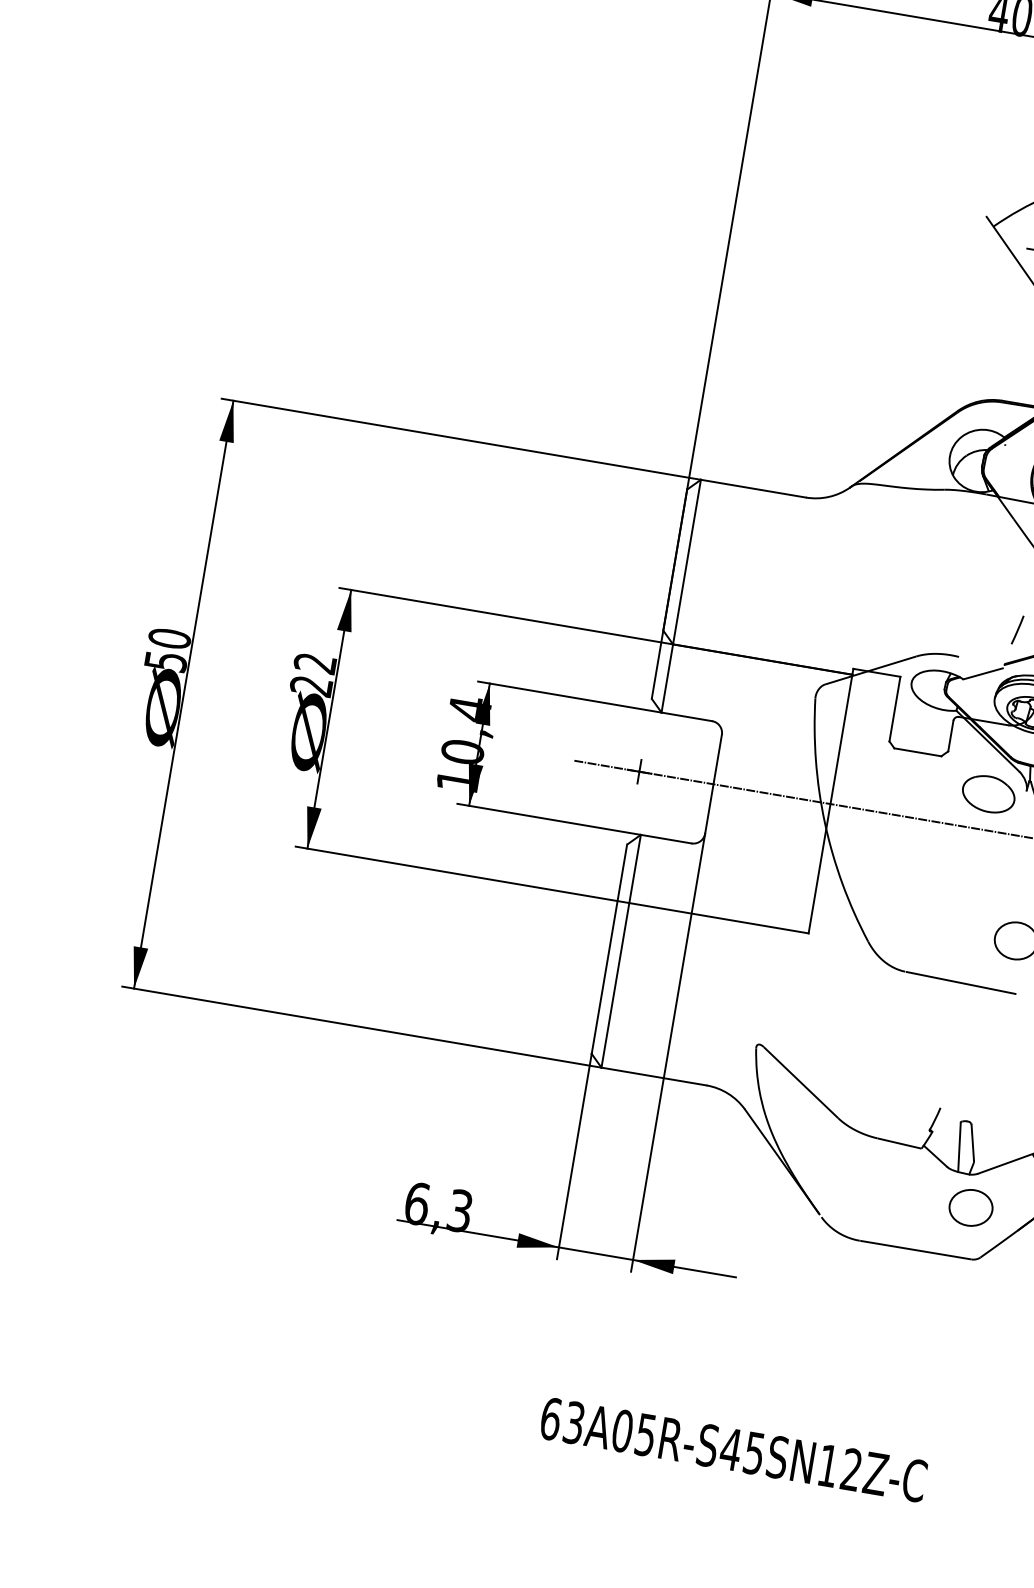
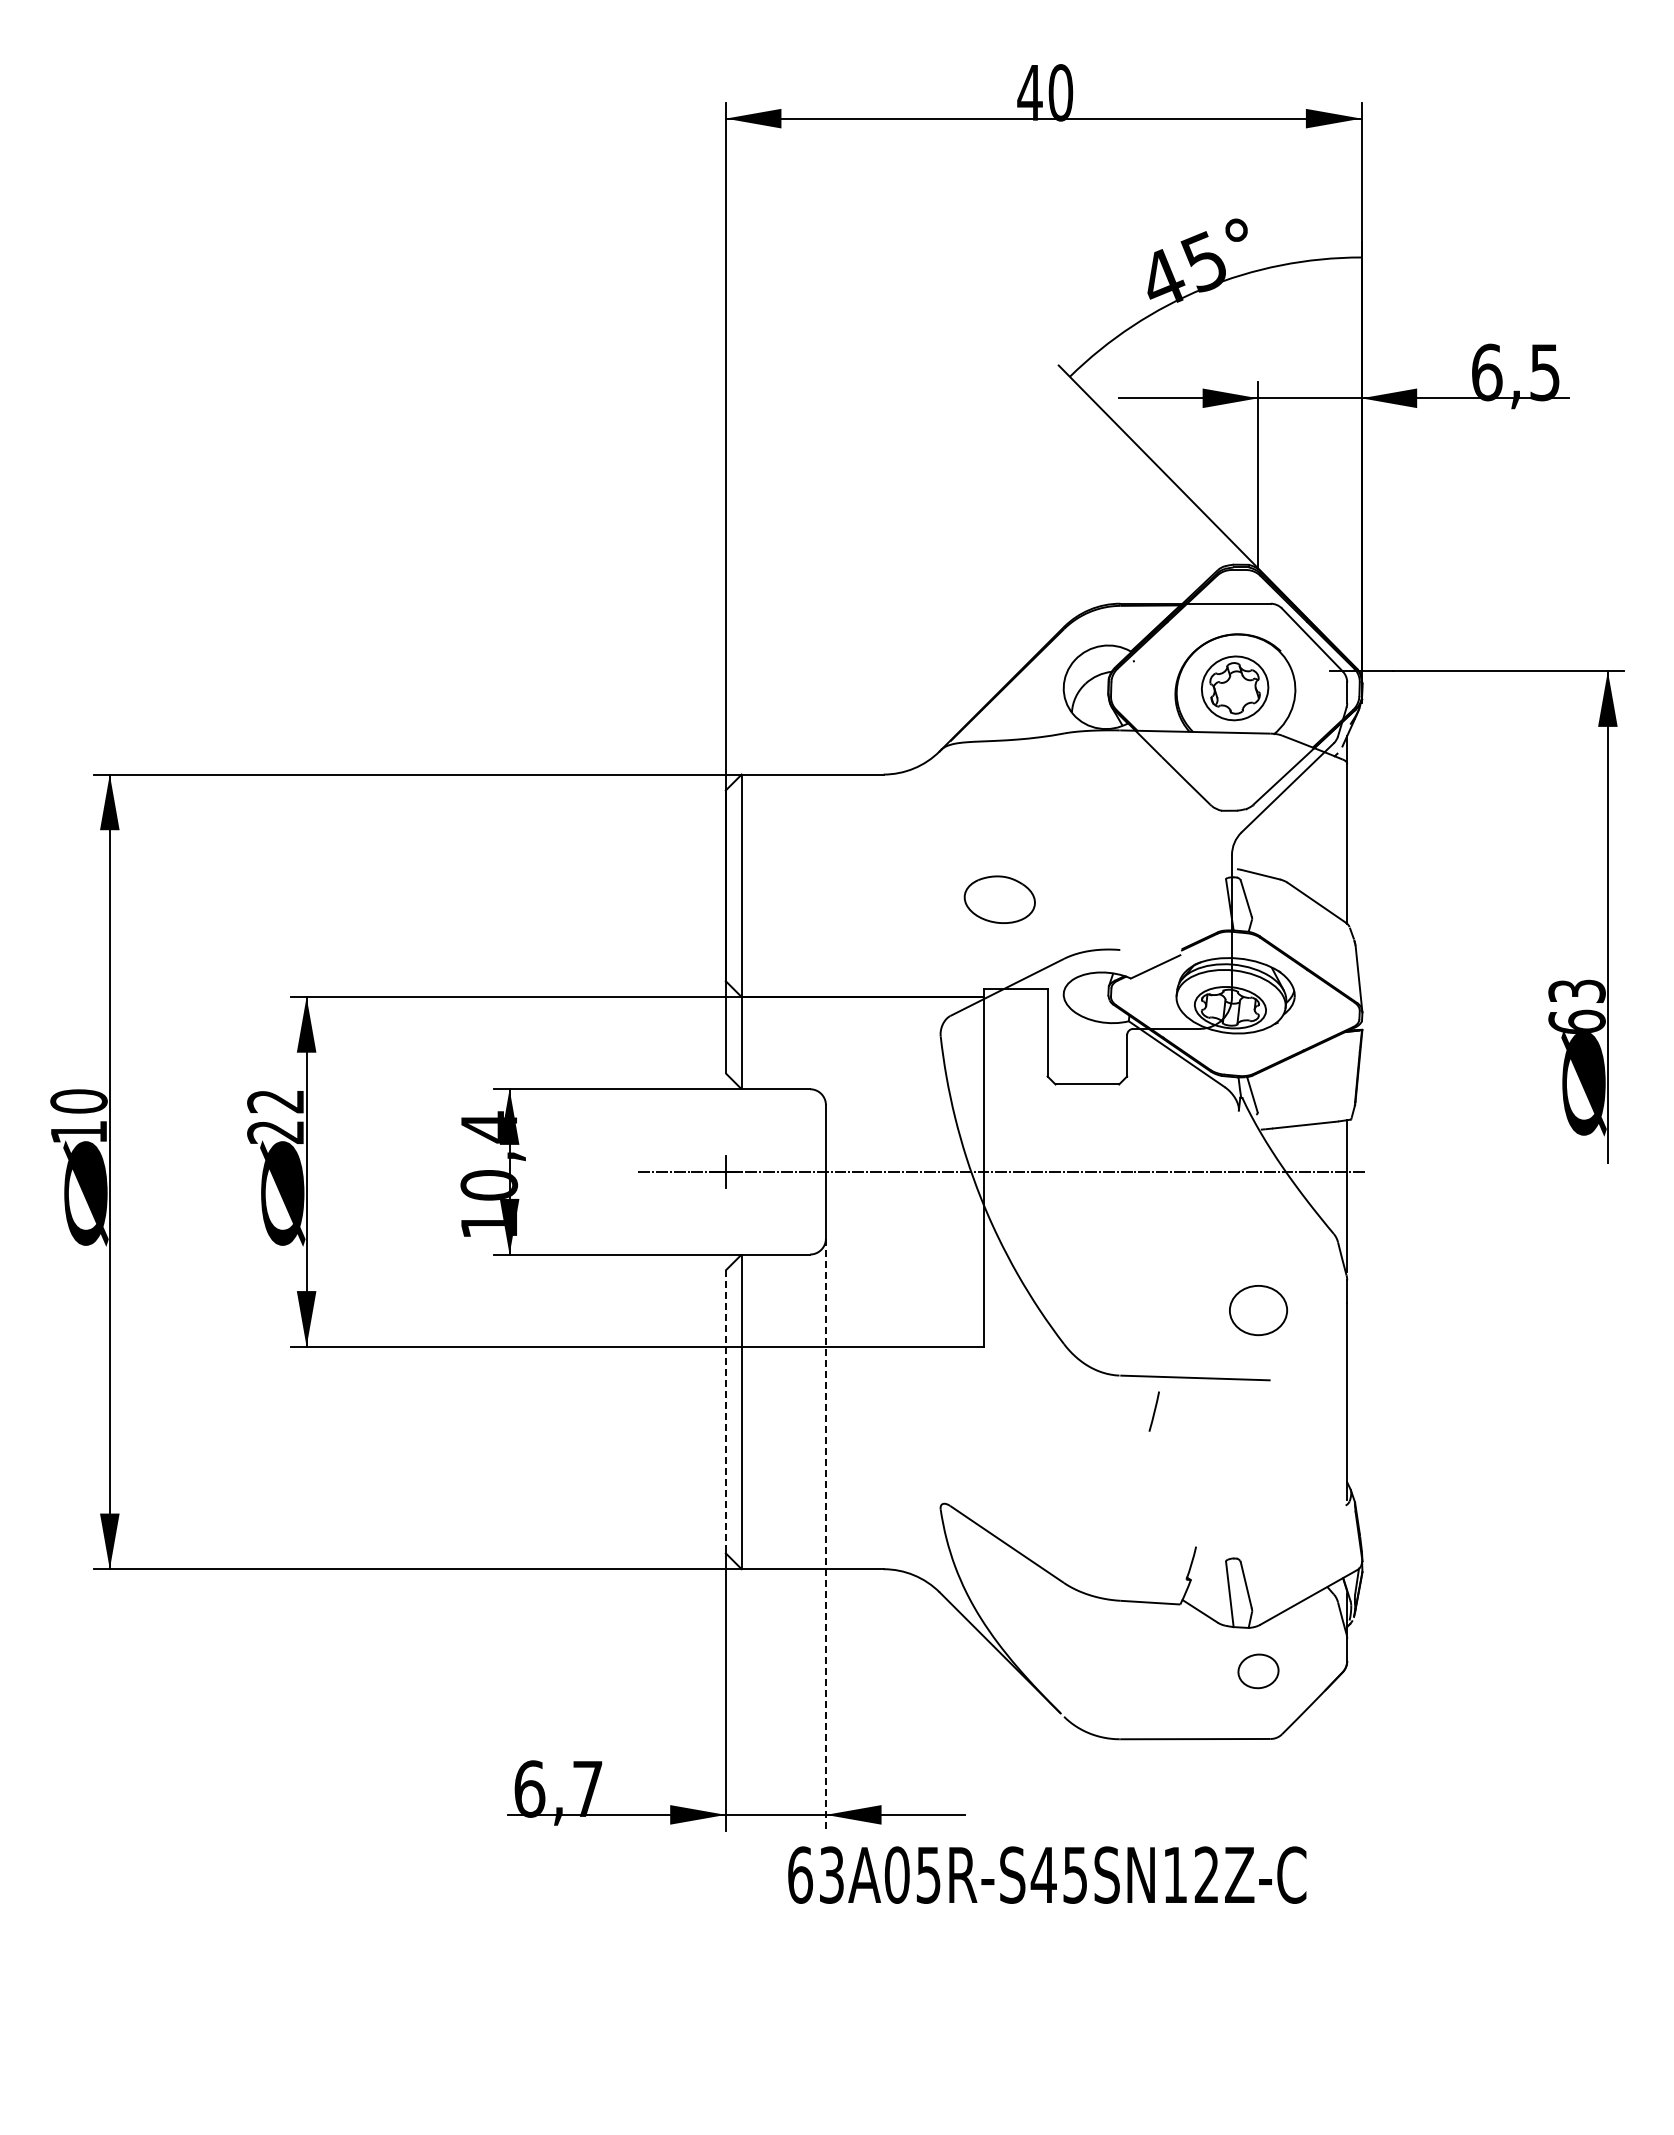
line: (1017, 629) -> (1153, 1411), moved
text: (166, 661) -> (79, 1132), 50 -> 10
part: (988, 793) -> (999, 899), moved
line: (609, 949) -> (725, 1412), solid -> dashed
line: (667, 1053) -> (825, 1535), solid -> dashed
part: (971, 1208) -> (1258, 1671), size x0.7
text: (459, 1210) -> (587, 1788), 6,3 -> 6,7
text: (733, 1449) -> (1047, 1874), moved

